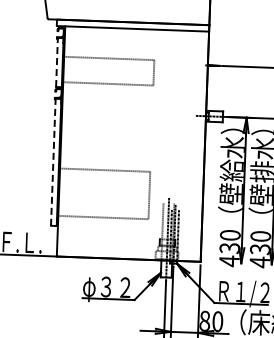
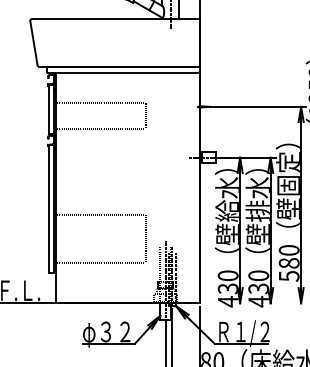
line: (56, 62) -> (48, 109), dashed -> solid
line: (53, 162) -> (48, 209), dashed -> solid

